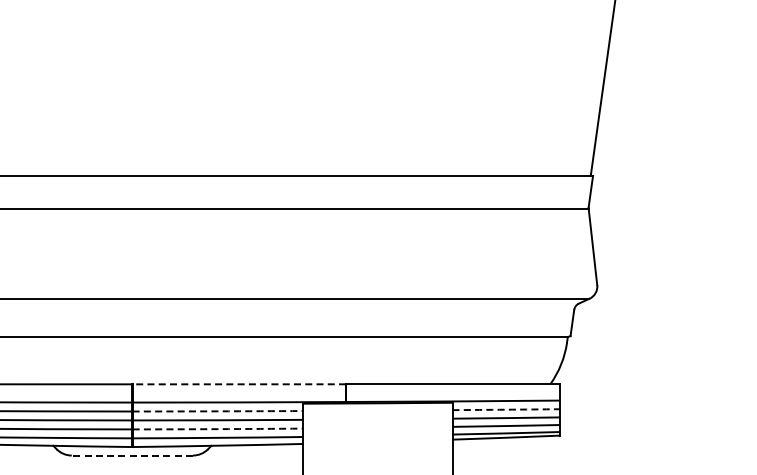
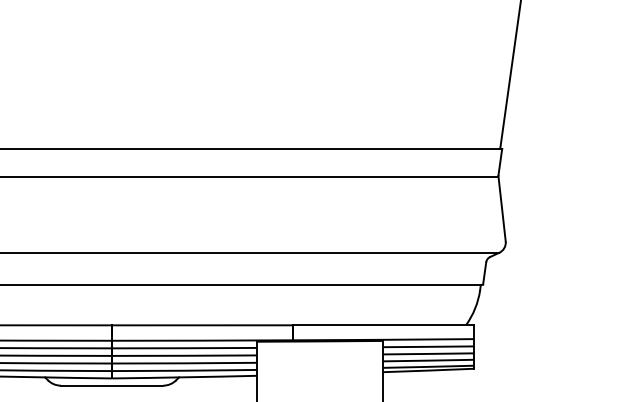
line: (239, 384) -> (202, 325), dashed -> solid
arc: (506, 409) -> (428, 346), dashed -> solid
arc: (217, 411) -> (184, 348), dashed -> solid
arc: (217, 429) -> (184, 363), dashed -> solid
line: (132, 455) -> (112, 385), dashed -> solid

